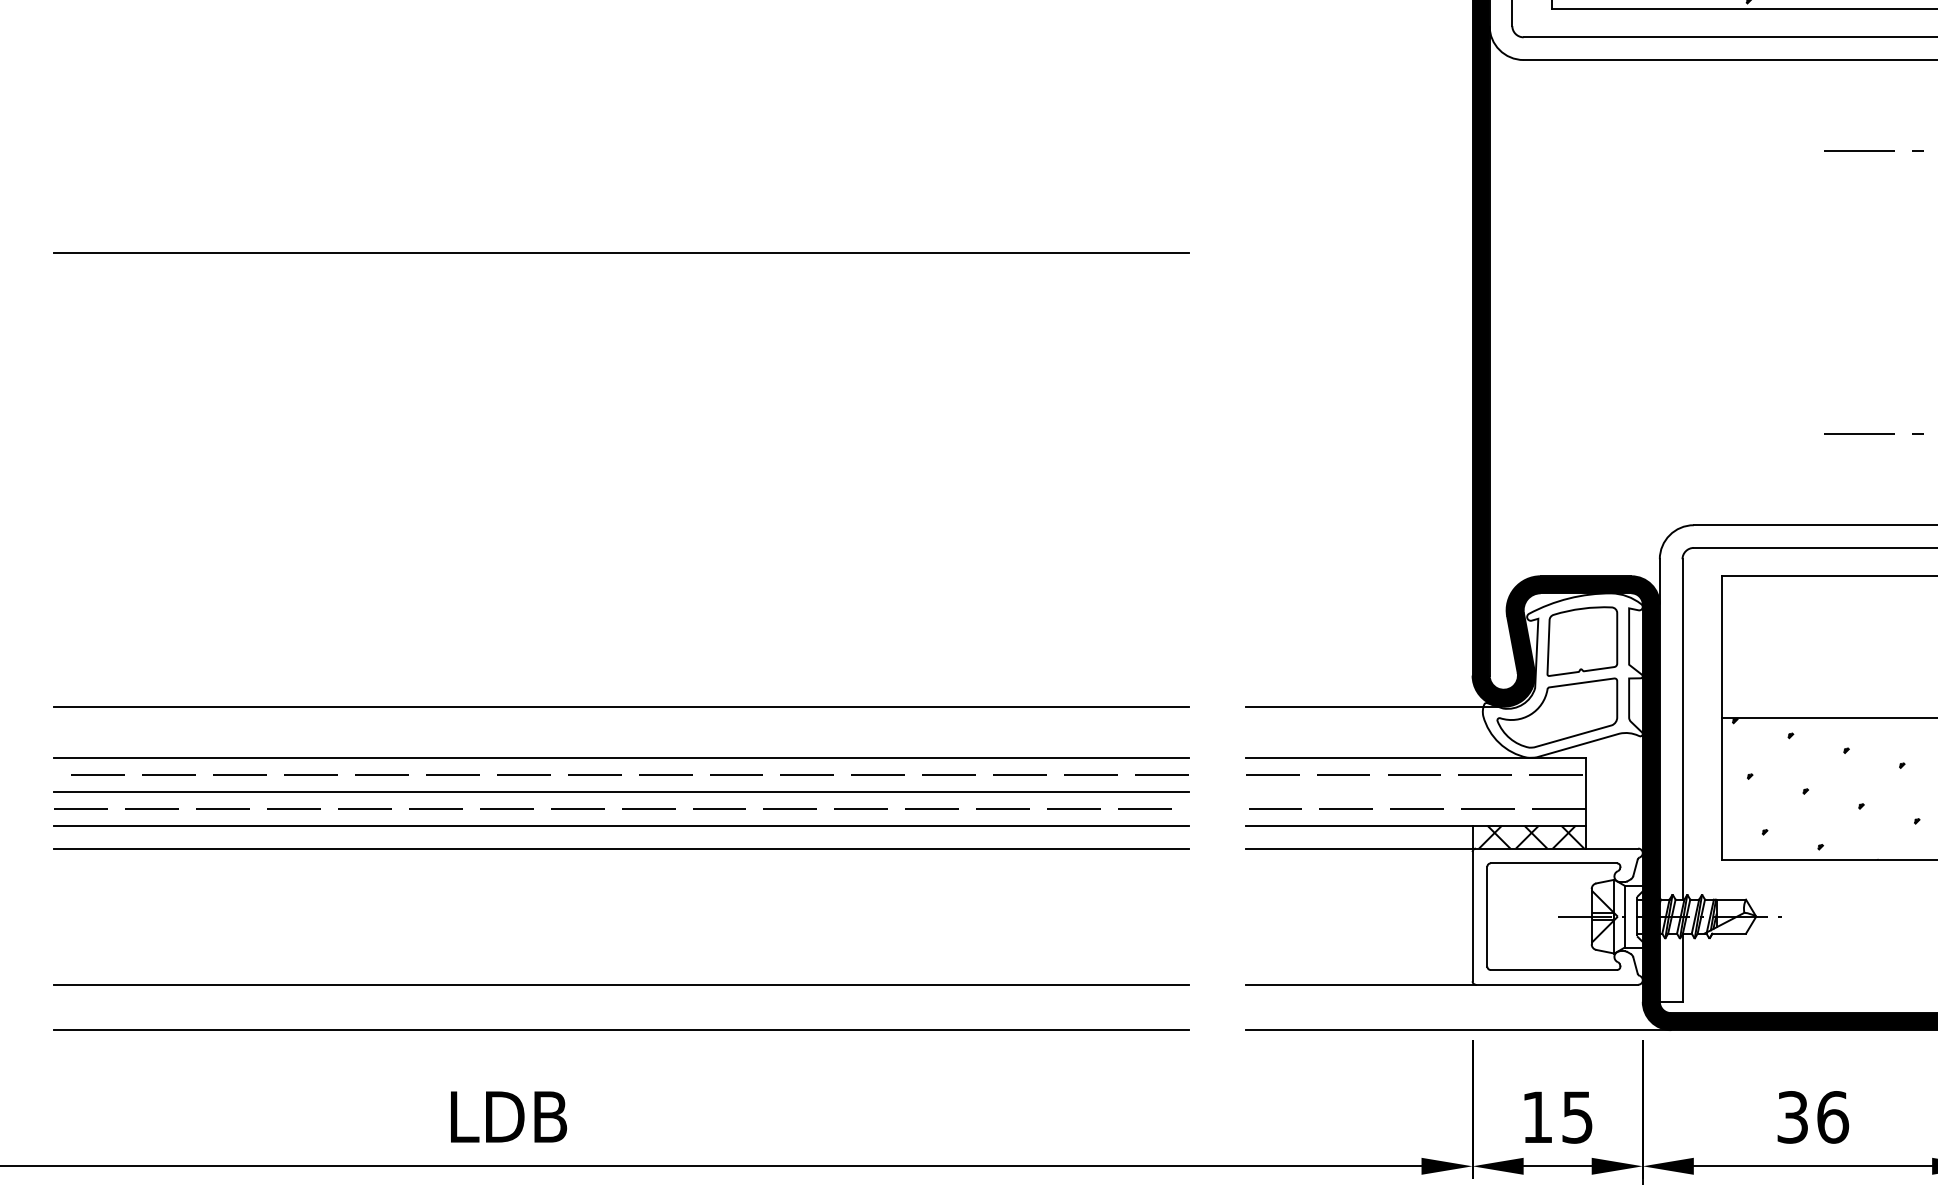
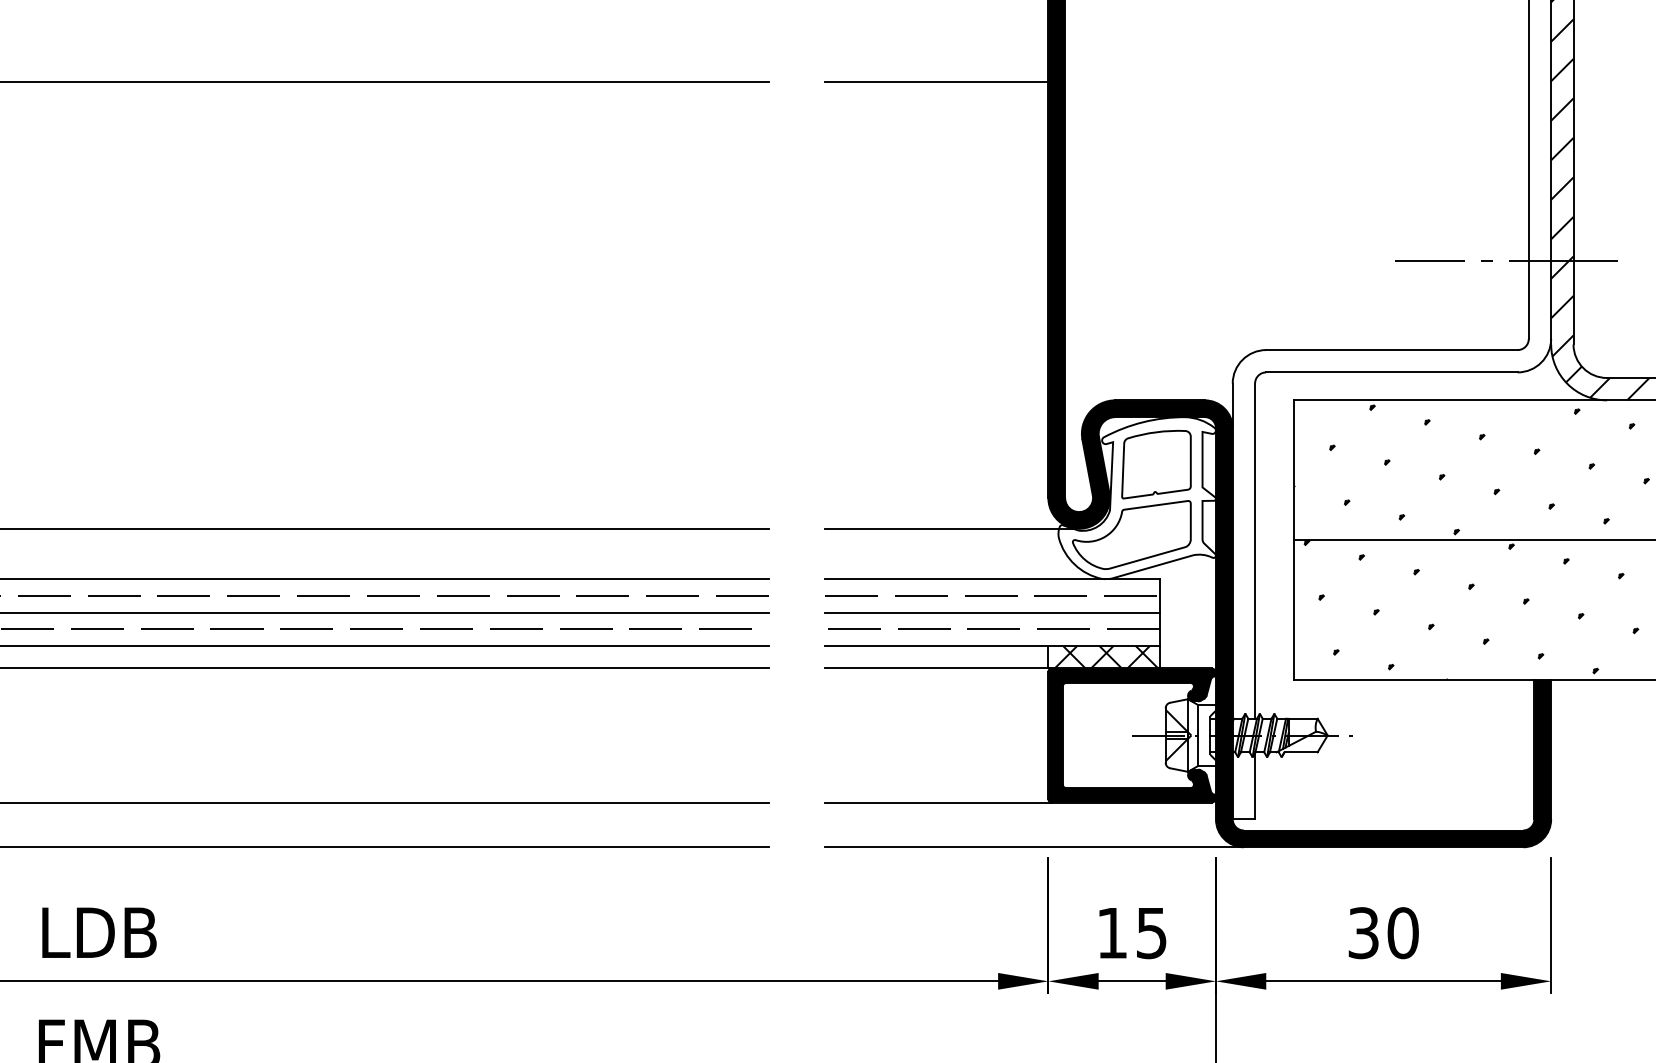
line: (1358, 252) -> (936, 81), added
hatch: (1826, 649) -> (1396, 472), added
line: (1415, 791) -> (992, 612), added
fill: (1557, 916) -> (1131, 735), added
text: (1833, 1117) -> (1403, 933), 36 -> 30

